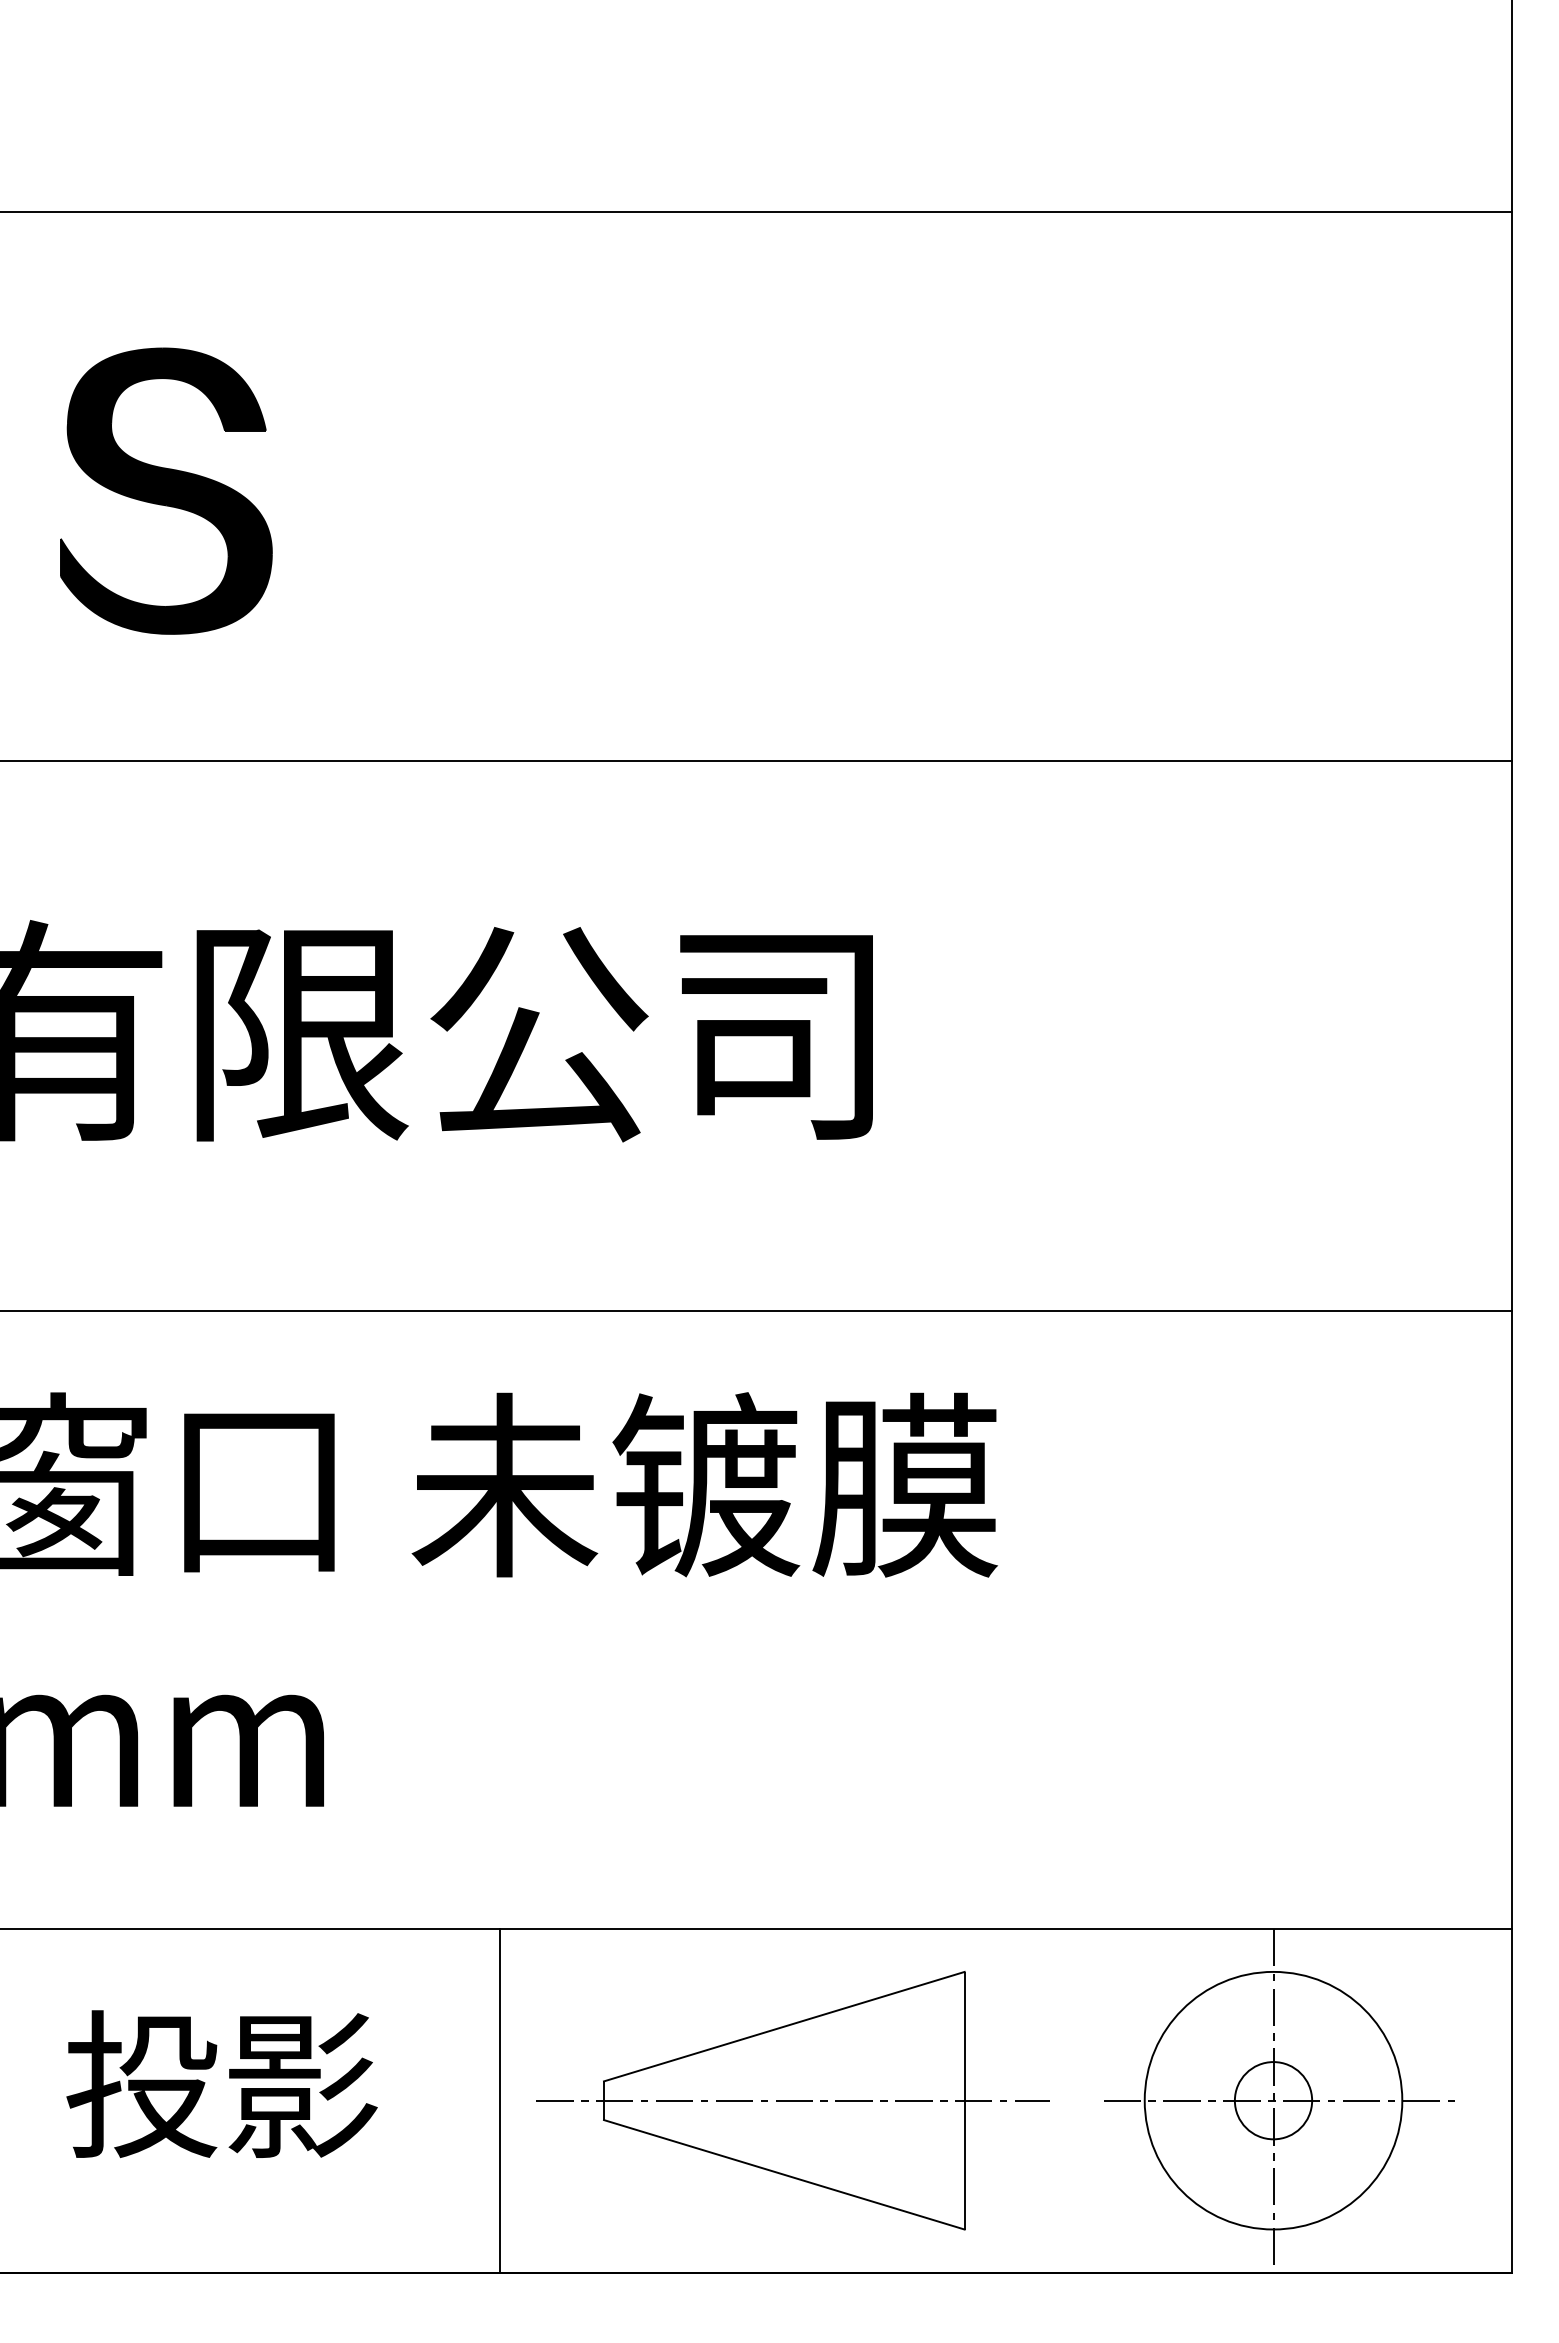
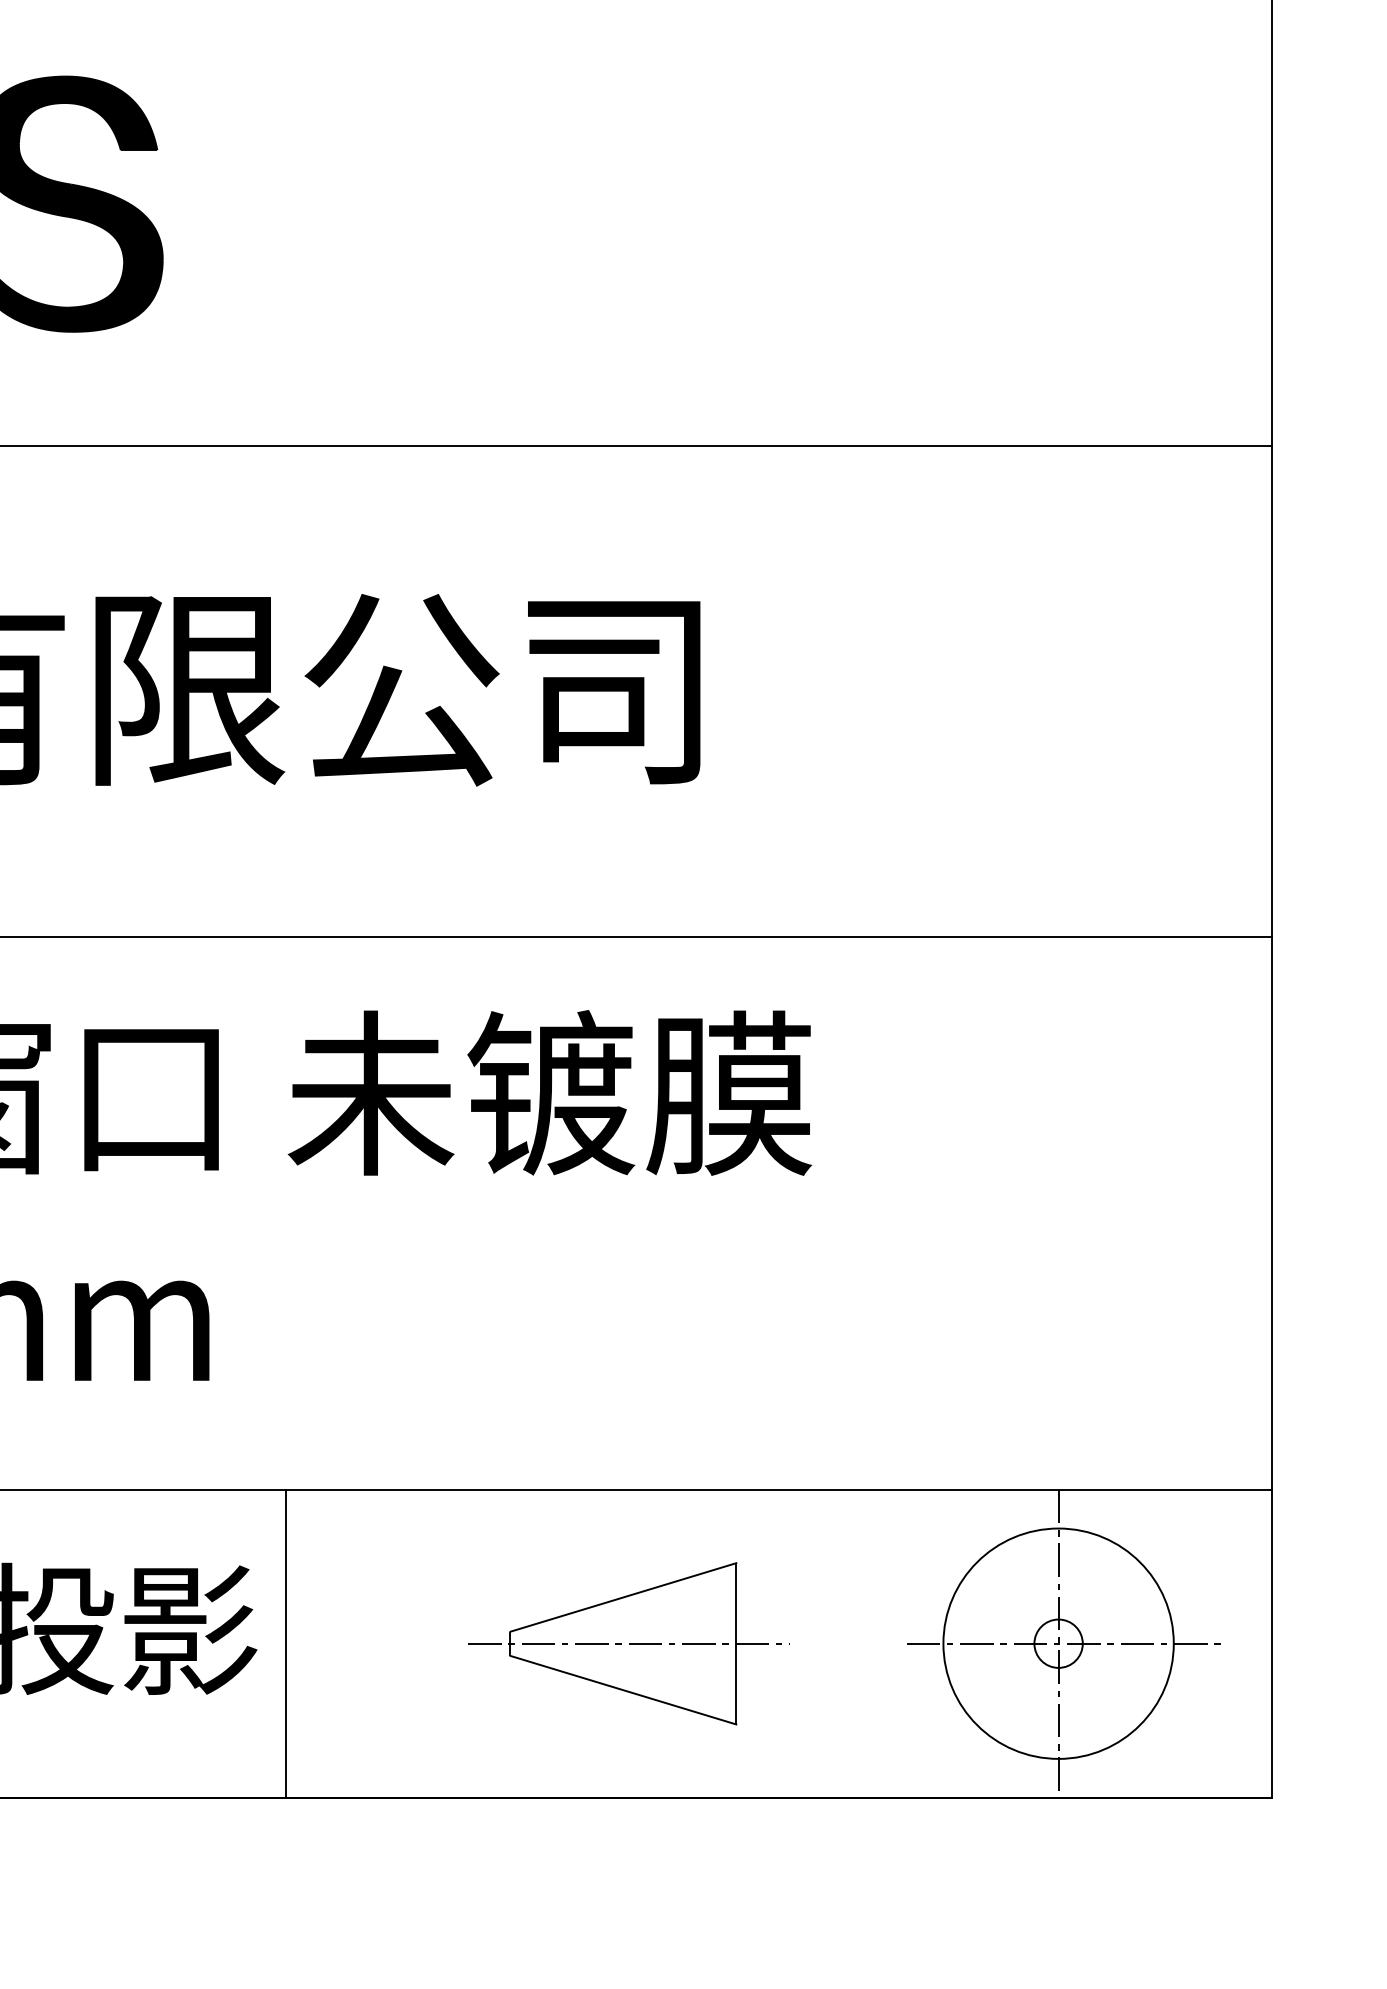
line: (500, 2100) -> (285, 1643), moved
part: (792, 2100) -> (628, 1643), size x0.7
circle: (1273, 2100) -> (1058, 1643), size x0.7

